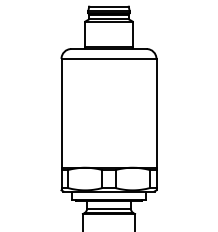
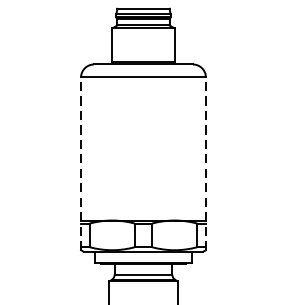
line: (61, 124) -> (81, 163), solid -> dashed
line: (156, 124) -> (205, 163), solid -> dashed

